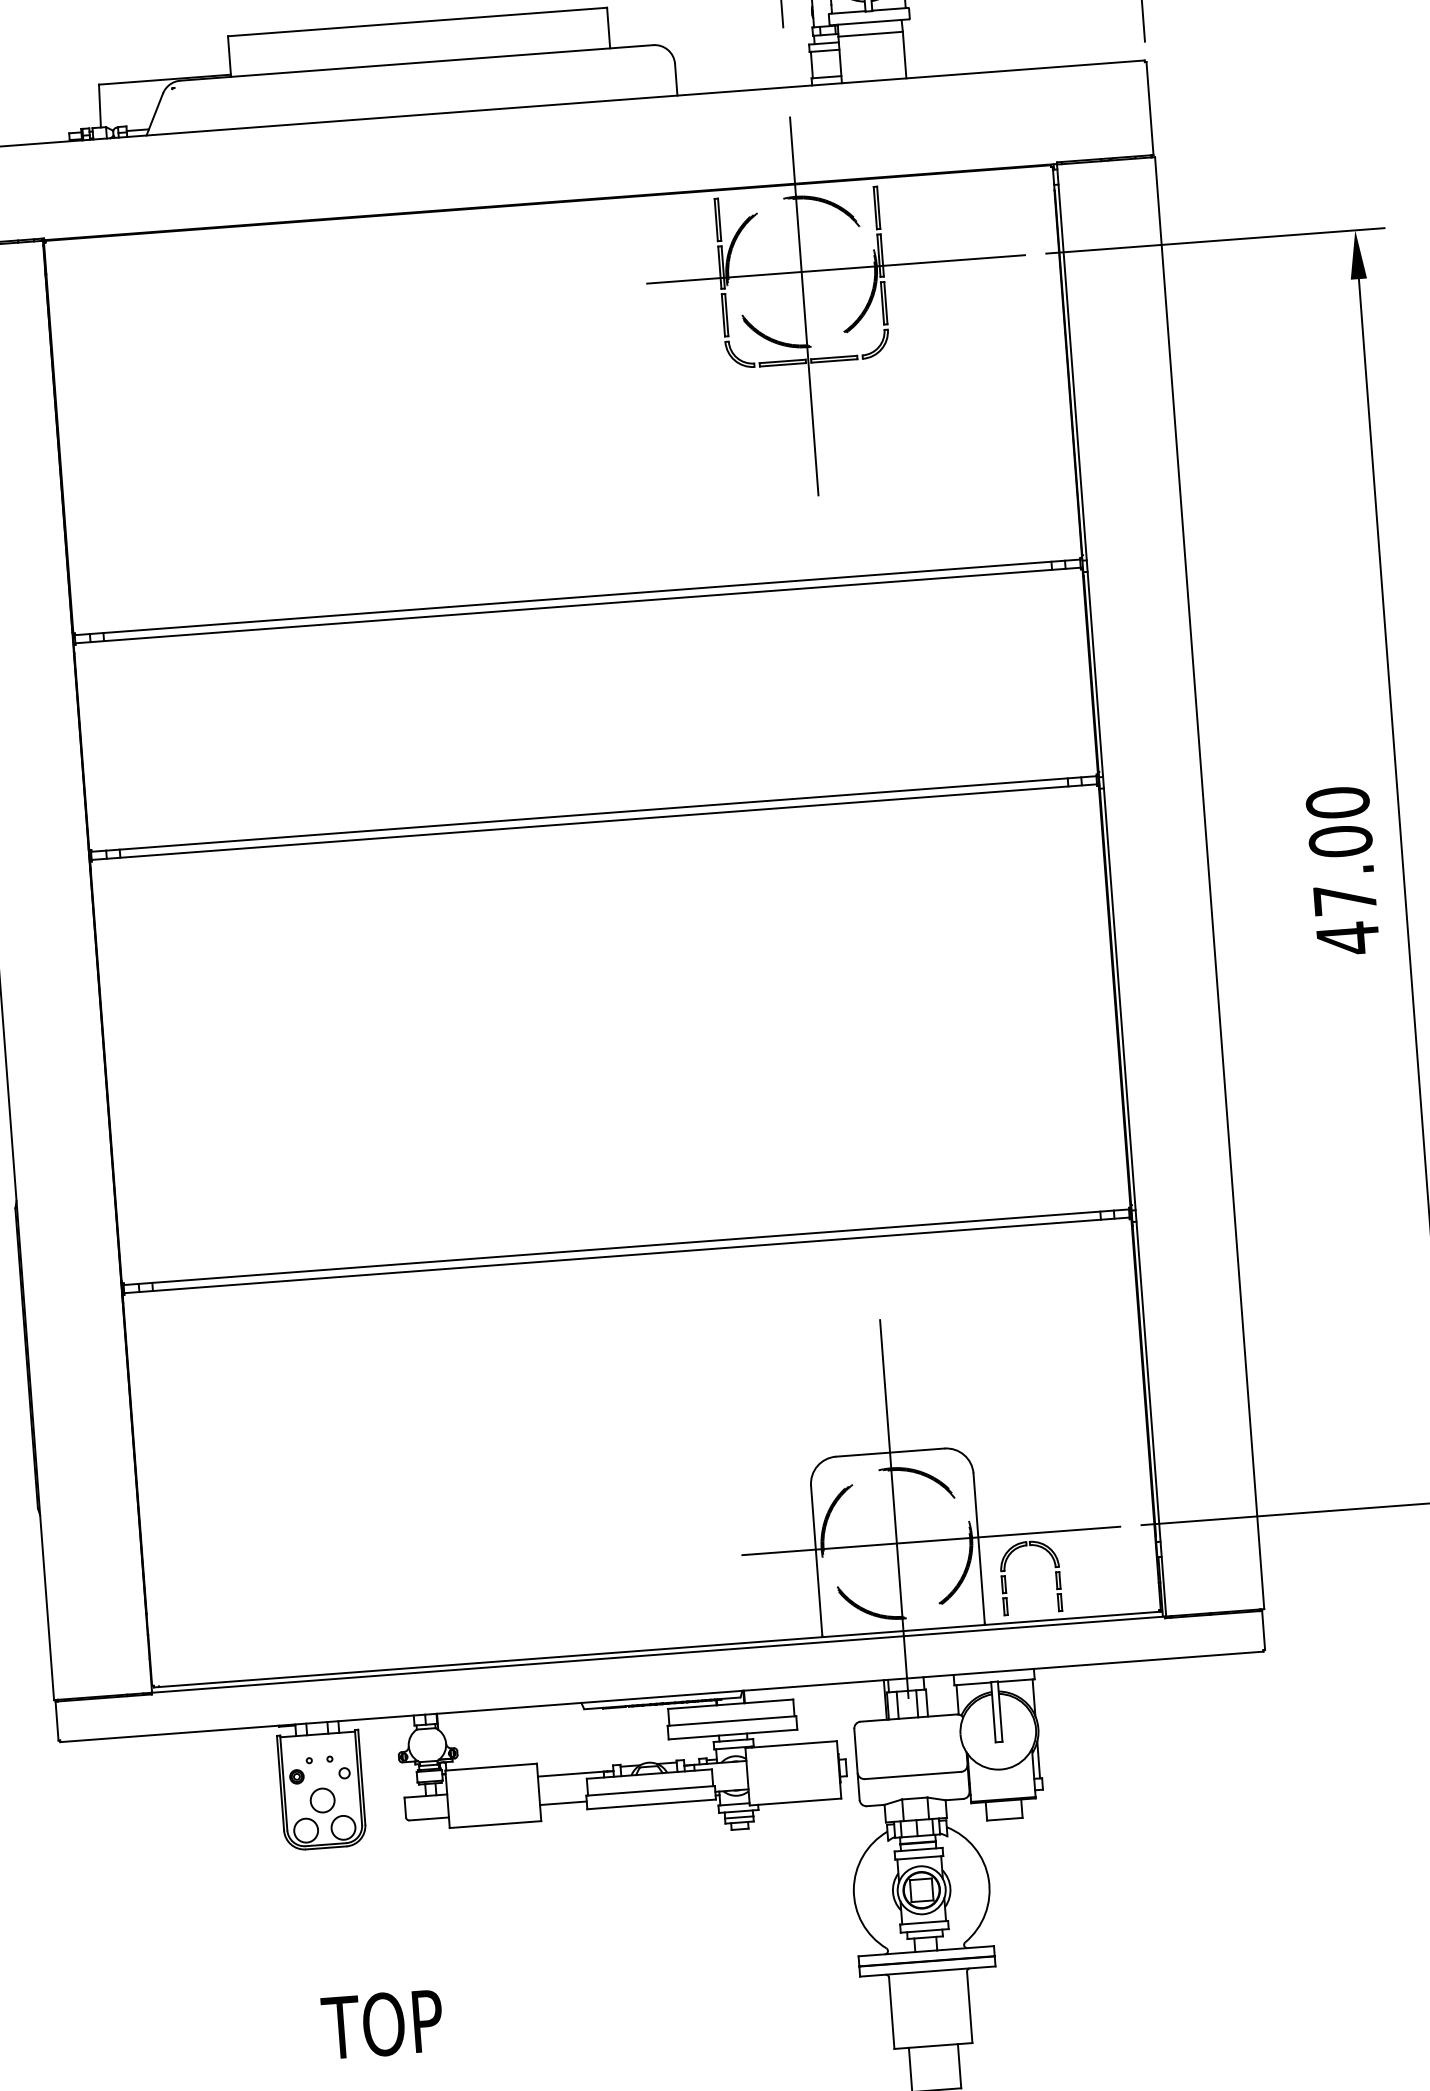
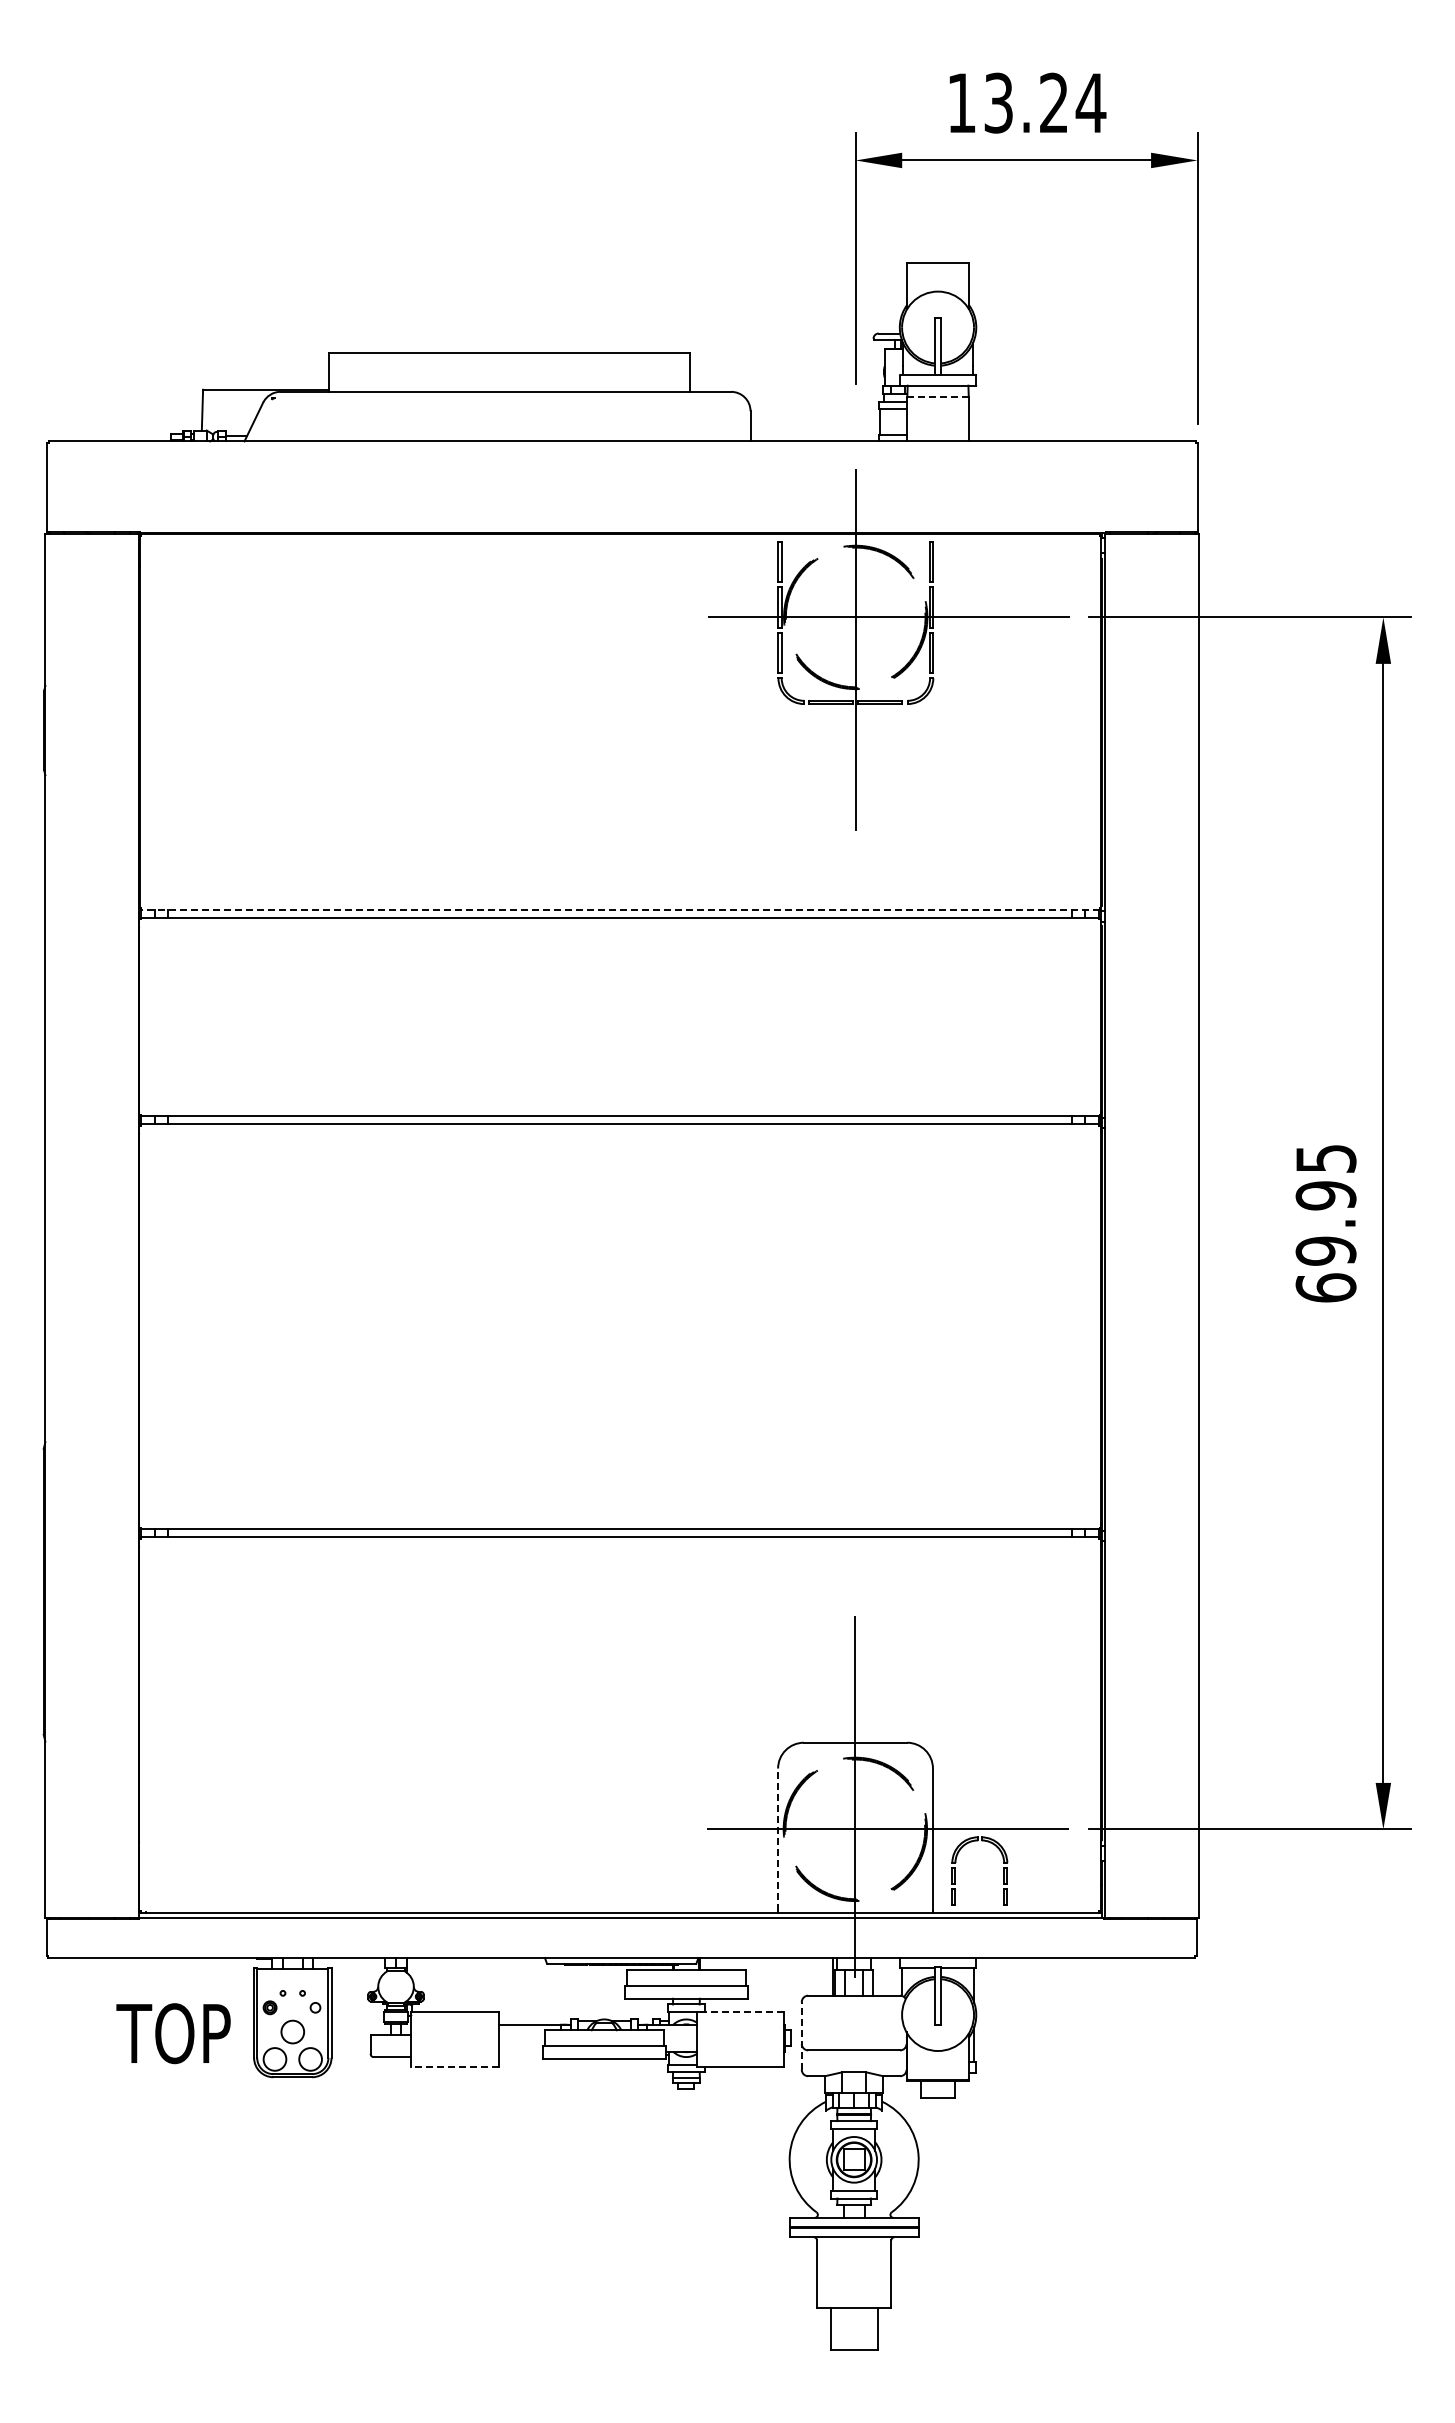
line: (871, 34) -> (938, 397), solid -> dashed
line: (576, 597) -> (619, 909), solid -> dashed
text: (1342, 870) -> (1325, 1223), 47.00 -> 69.95
line: (817, 1560) -> (778, 1839), solid -> dashed
line: (790, 1744) -> (740, 2012), solid -> dashed
line: (856, 1764) -> (801, 2035), solid -> dashed
line: (563, 1802) -> (520, 2051), removed
line: (495, 1824) -> (454, 2067), solid -> dashed
text: (382, 2024) -> (173, 2033), moved

